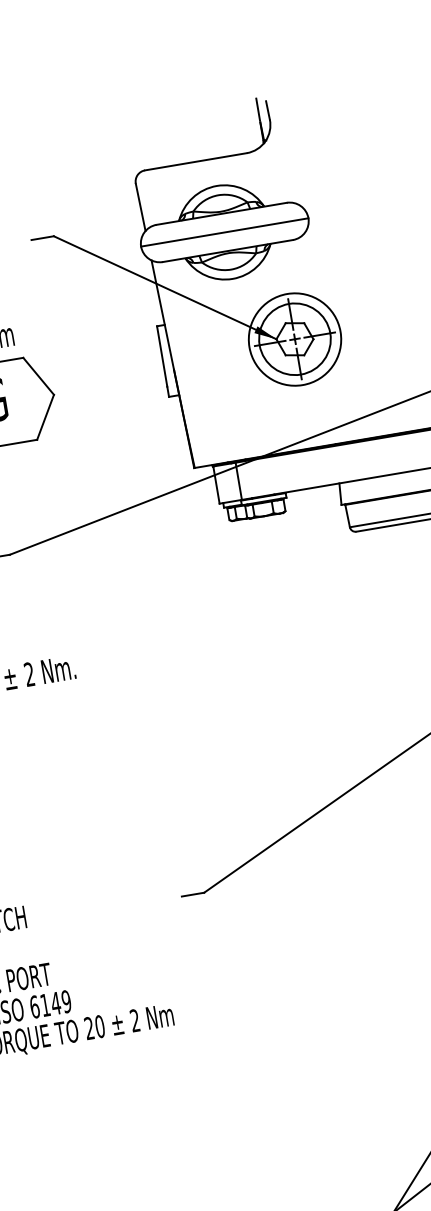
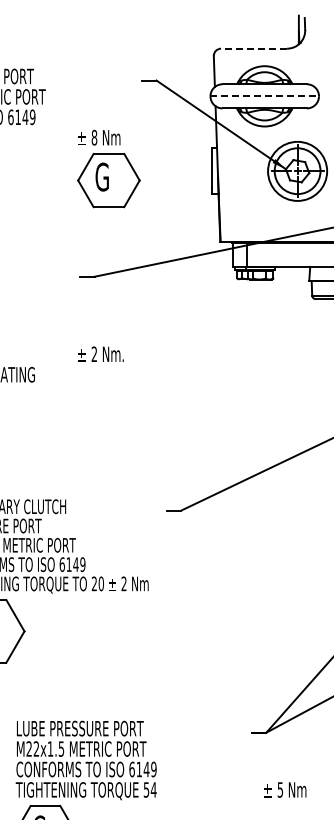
line: (194, 161) -> (253, 48), solid -> dashed
line: (226, 232) -> (265, 96), solid -> dashed

